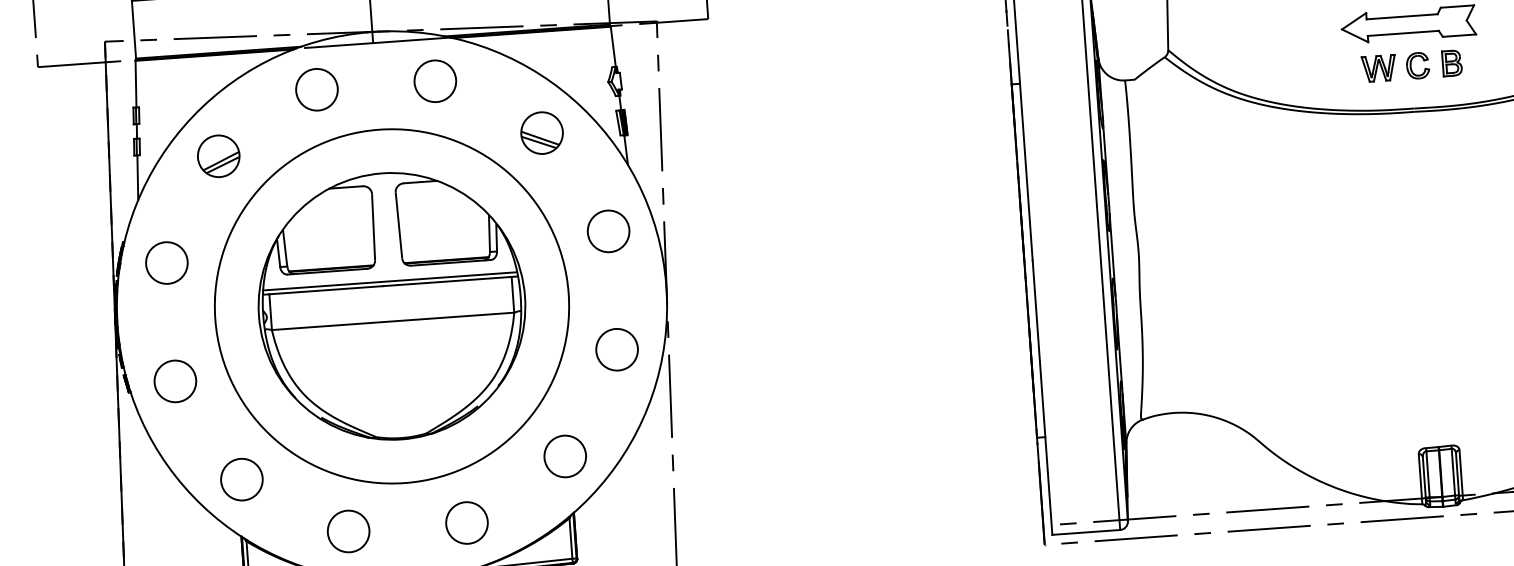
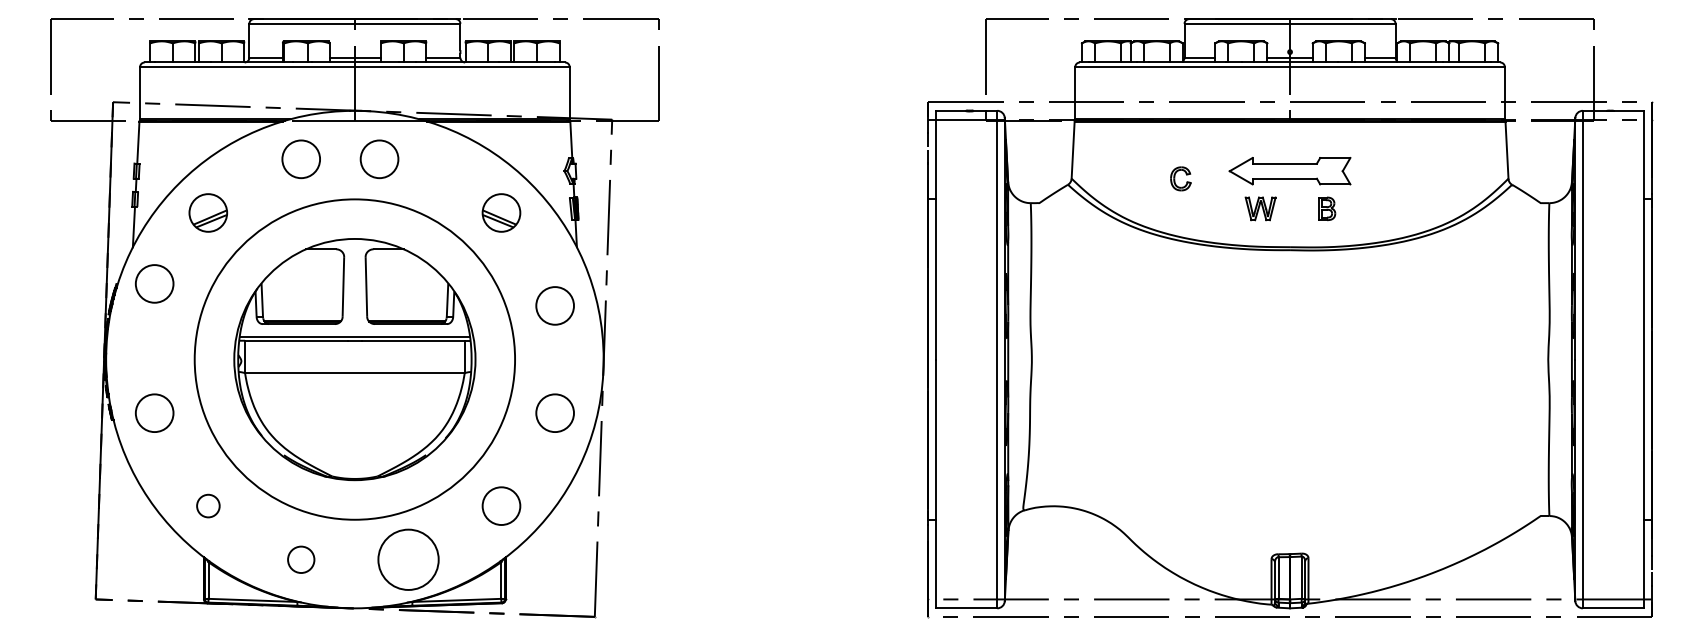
part: (1417, 65) -> (1180, 178), moved
circle: (435, 81) -> (379, 159), moved
circle: (166, 262) -> (154, 283), moved
circle: (242, 478) -> (208, 505), size x0.6
circle: (466, 522) -> (408, 559), size x1.6
circle: (348, 531) -> (301, 559), size x0.7

